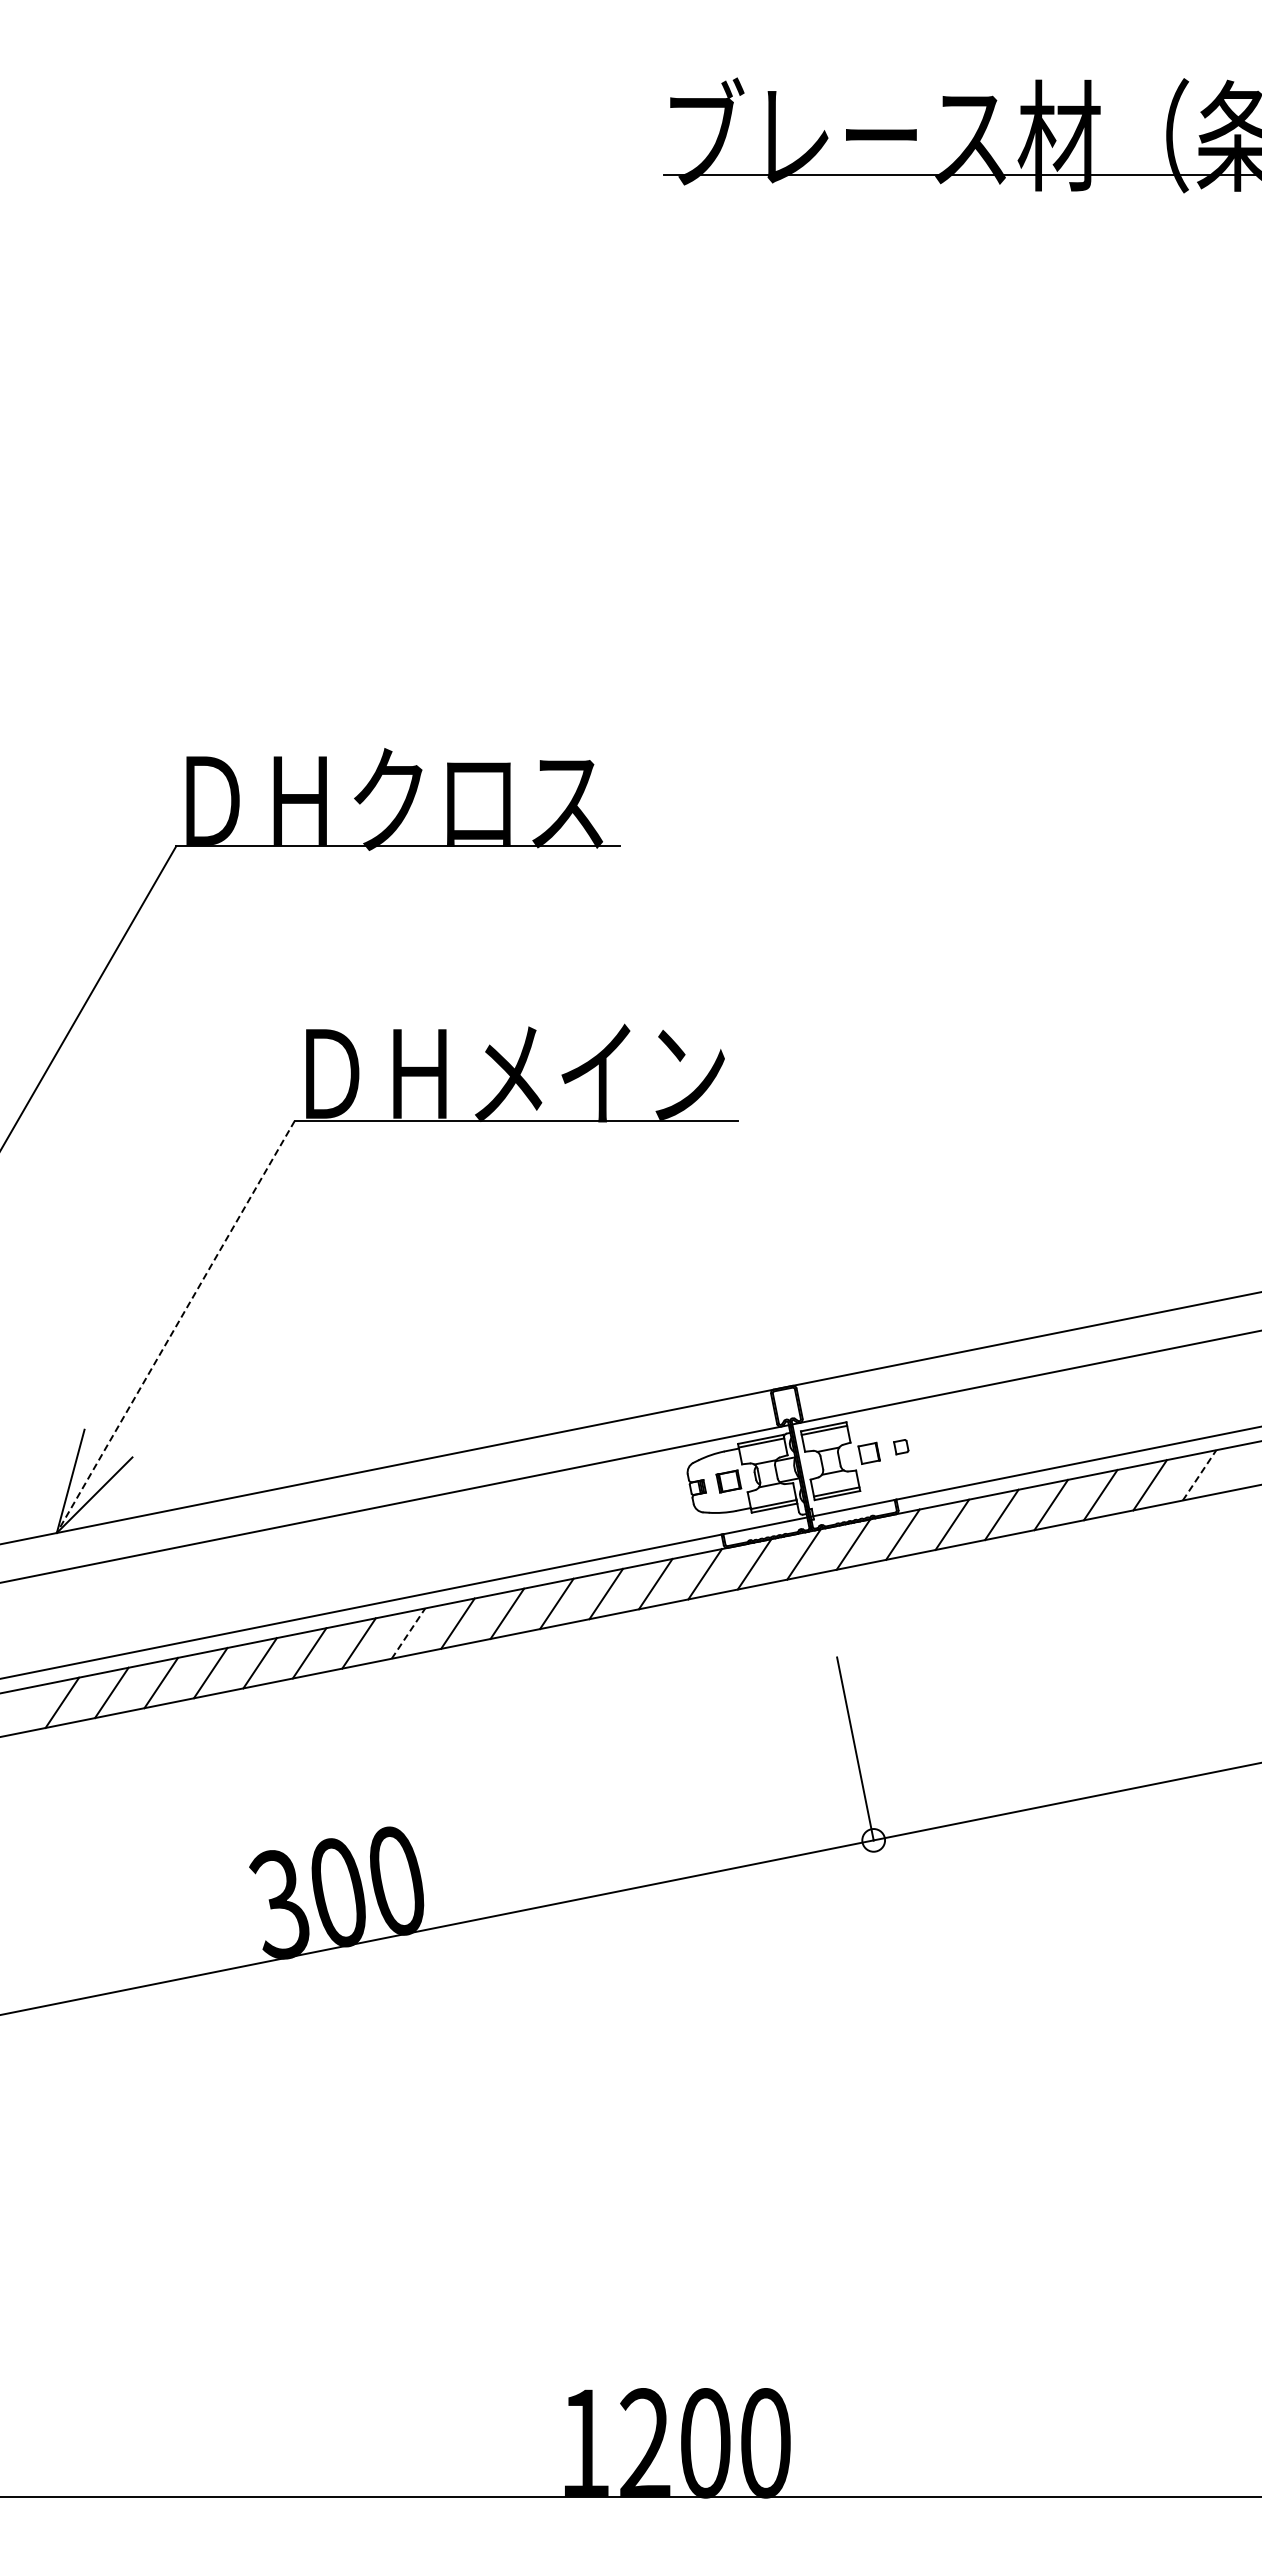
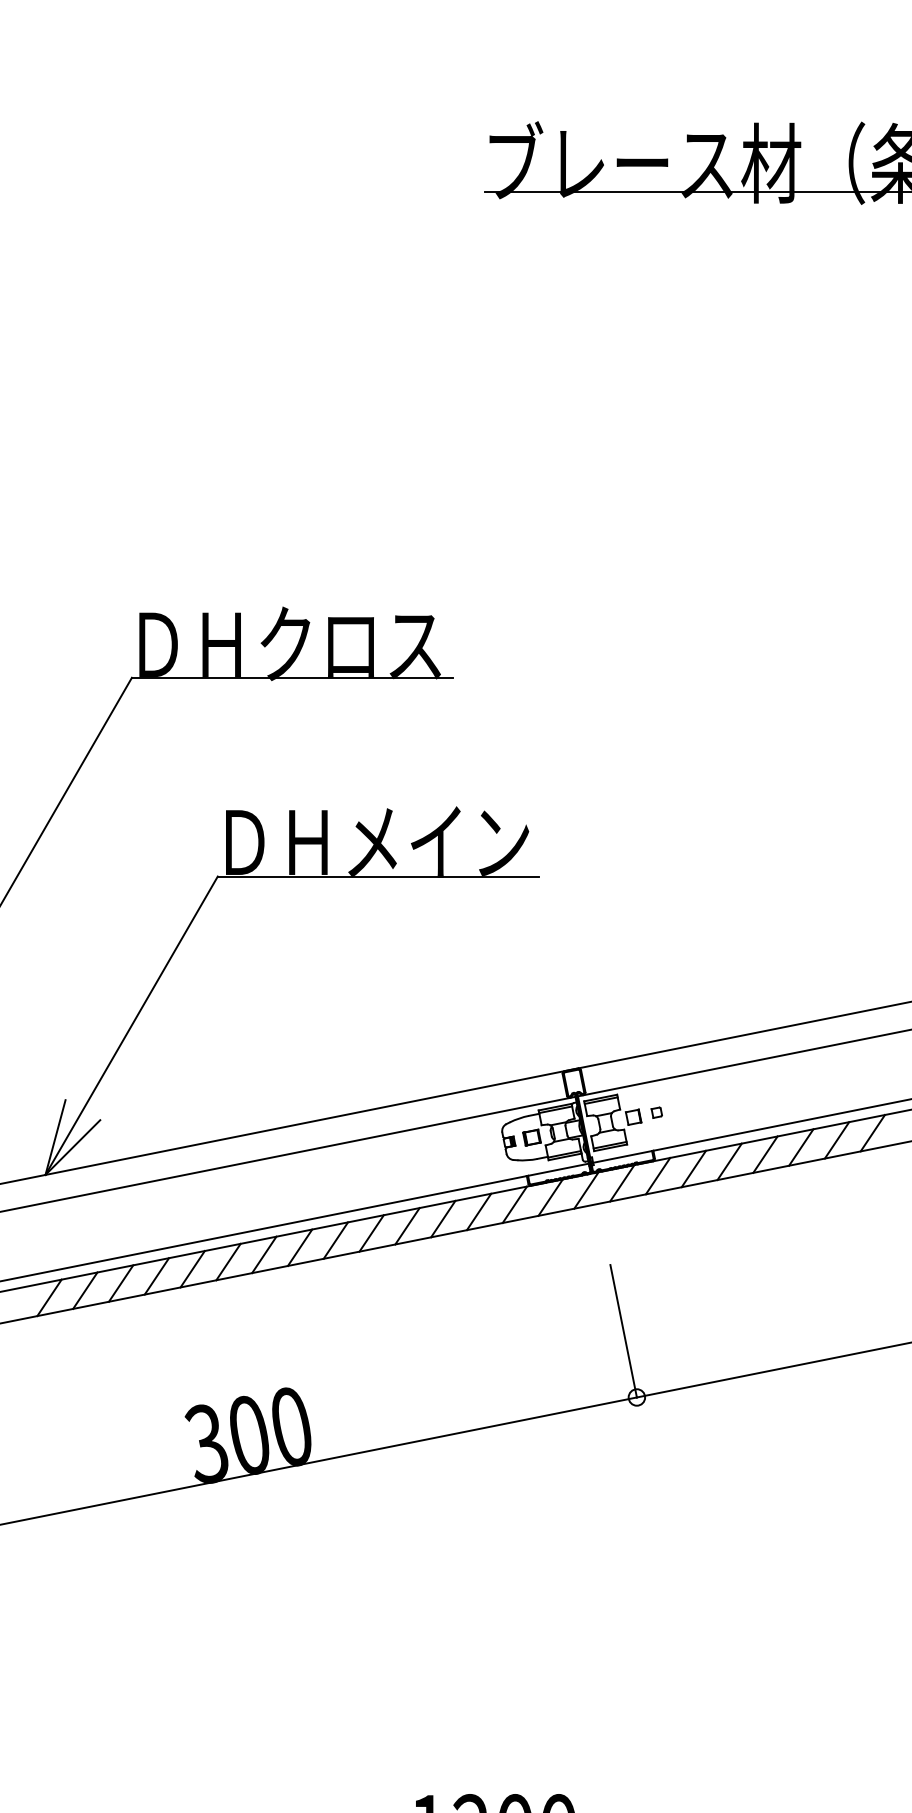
line: (175, 1326) -> (131, 1025), dashed -> solid
line: (1199, 1474) -> (872, 1132), dashed -> solid
line: (408, 1633) -> (300, 1247), dashed -> solid

